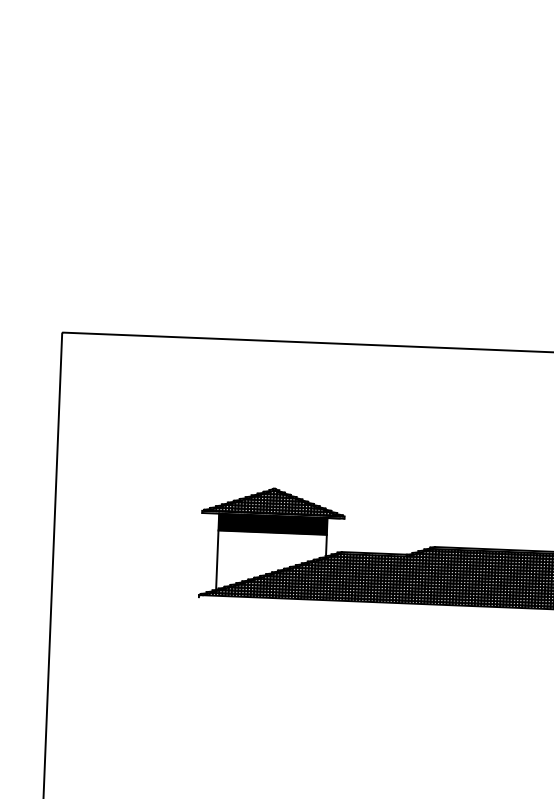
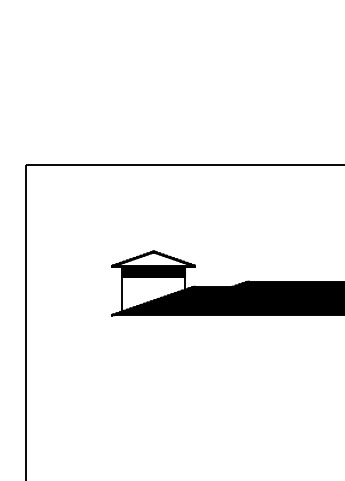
hatch: (271, 500) -> (152, 258), removed

